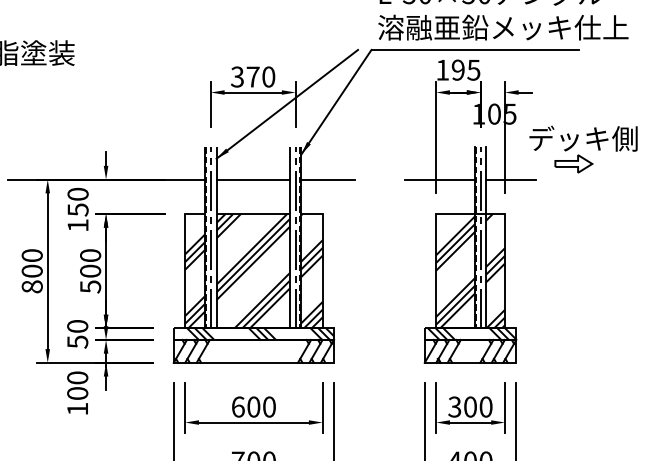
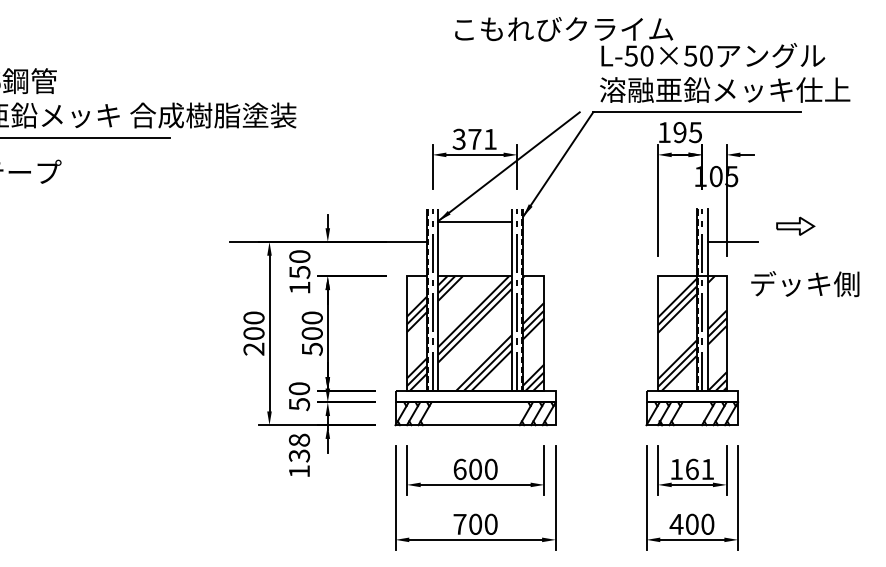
text: (268, 76) -> (490, 138), 370 -> 371
text: (583, 139) -> (805, 284), moved
line: (252, 179) -> (474, 221), moved
line: (327, 179) -> (549, 241), removed
line: (439, 179) -> (661, 241), removed
text: (31, 286) -> (253, 348), 800 -> 200
hatch: (260, 334) -> (482, 396), removed
hatch: (471, 334) -> (693, 396), removed
text: (77, 385) -> (299, 447), 100 -> 138
text: (470, 407) -> (692, 469), 300 -> 161

